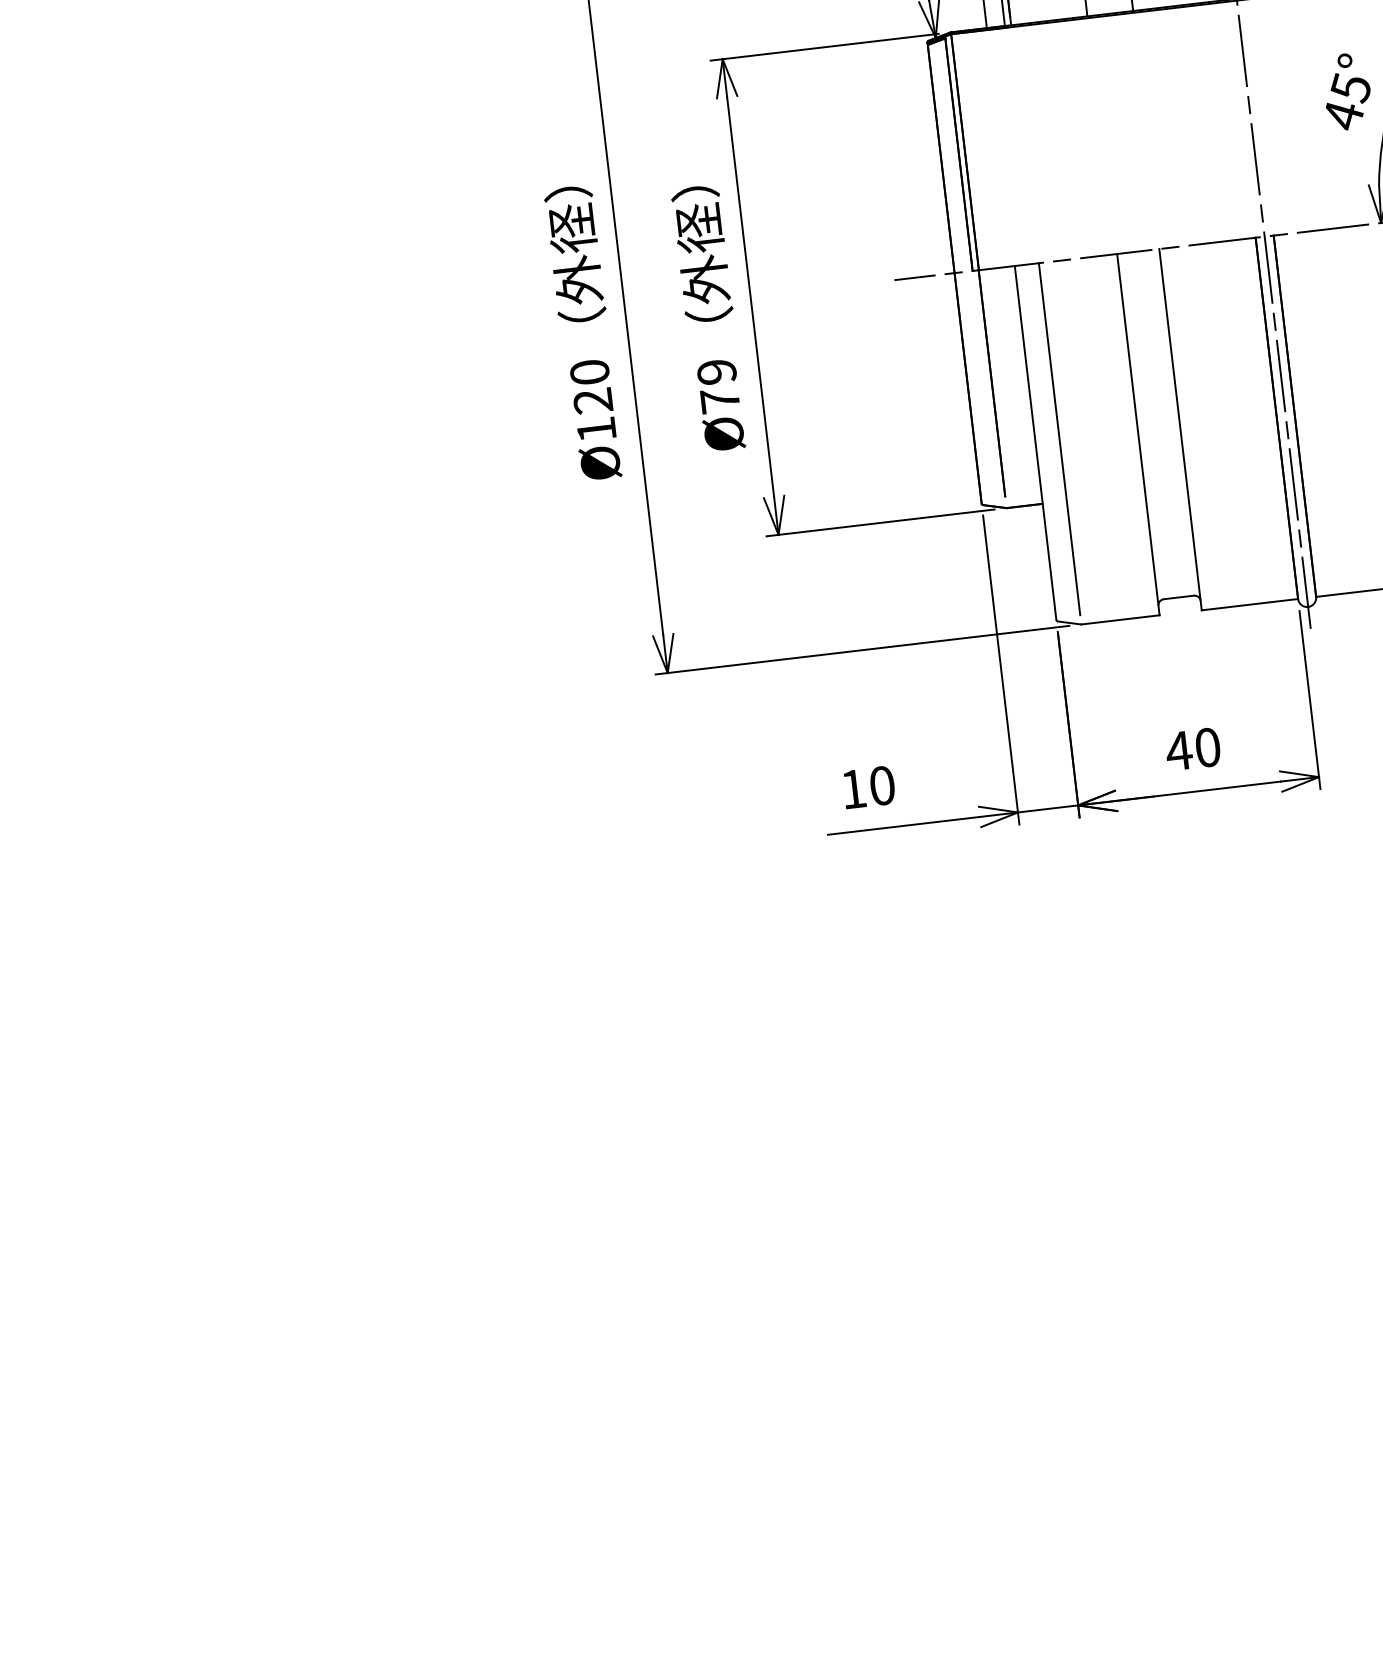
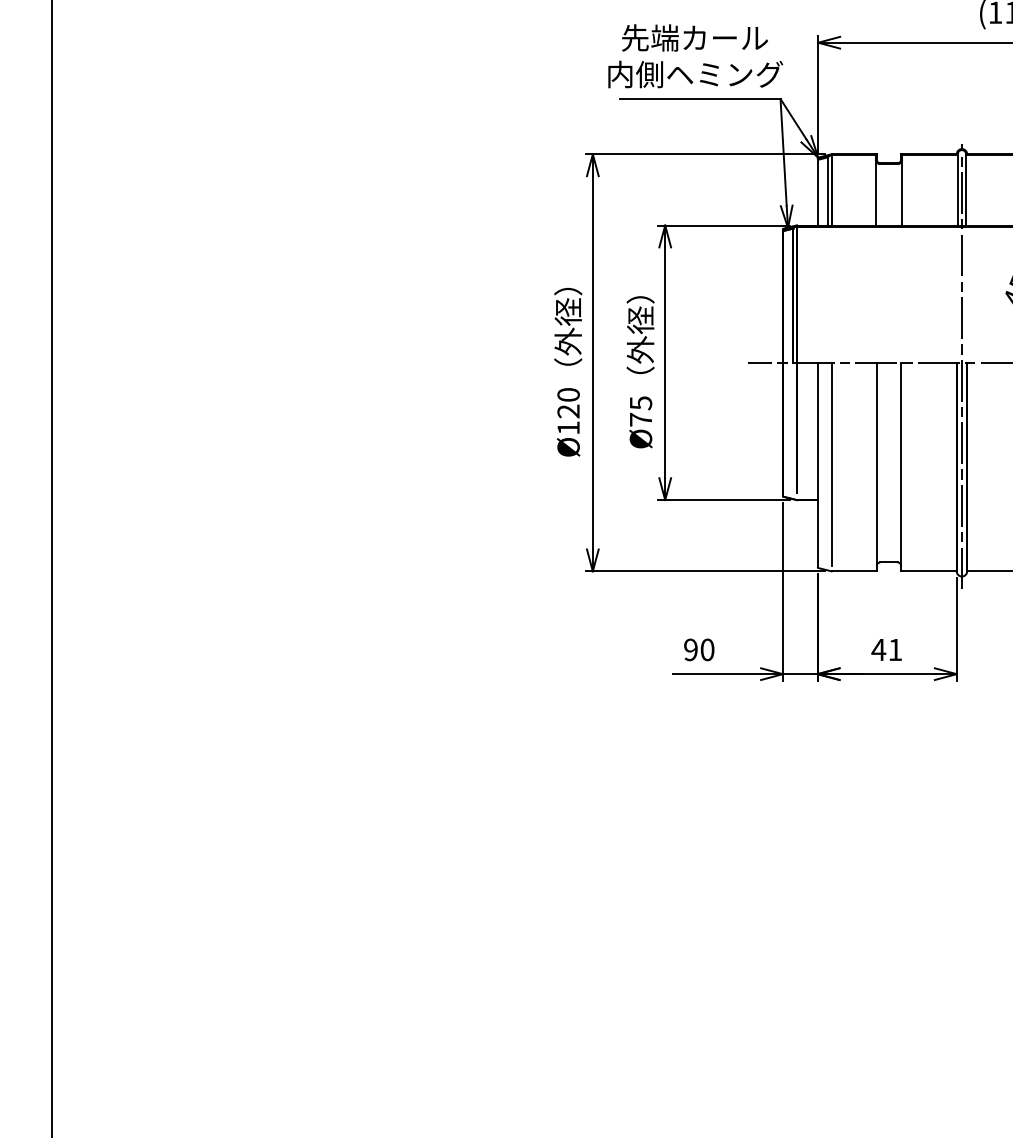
text: (716, 372) -> (640, 403), Ø79 -> Ø75
text: (1207, 746) -> (895, 649), 40 -> 41
text: (852, 788) -> (690, 649), 10 -> 90

